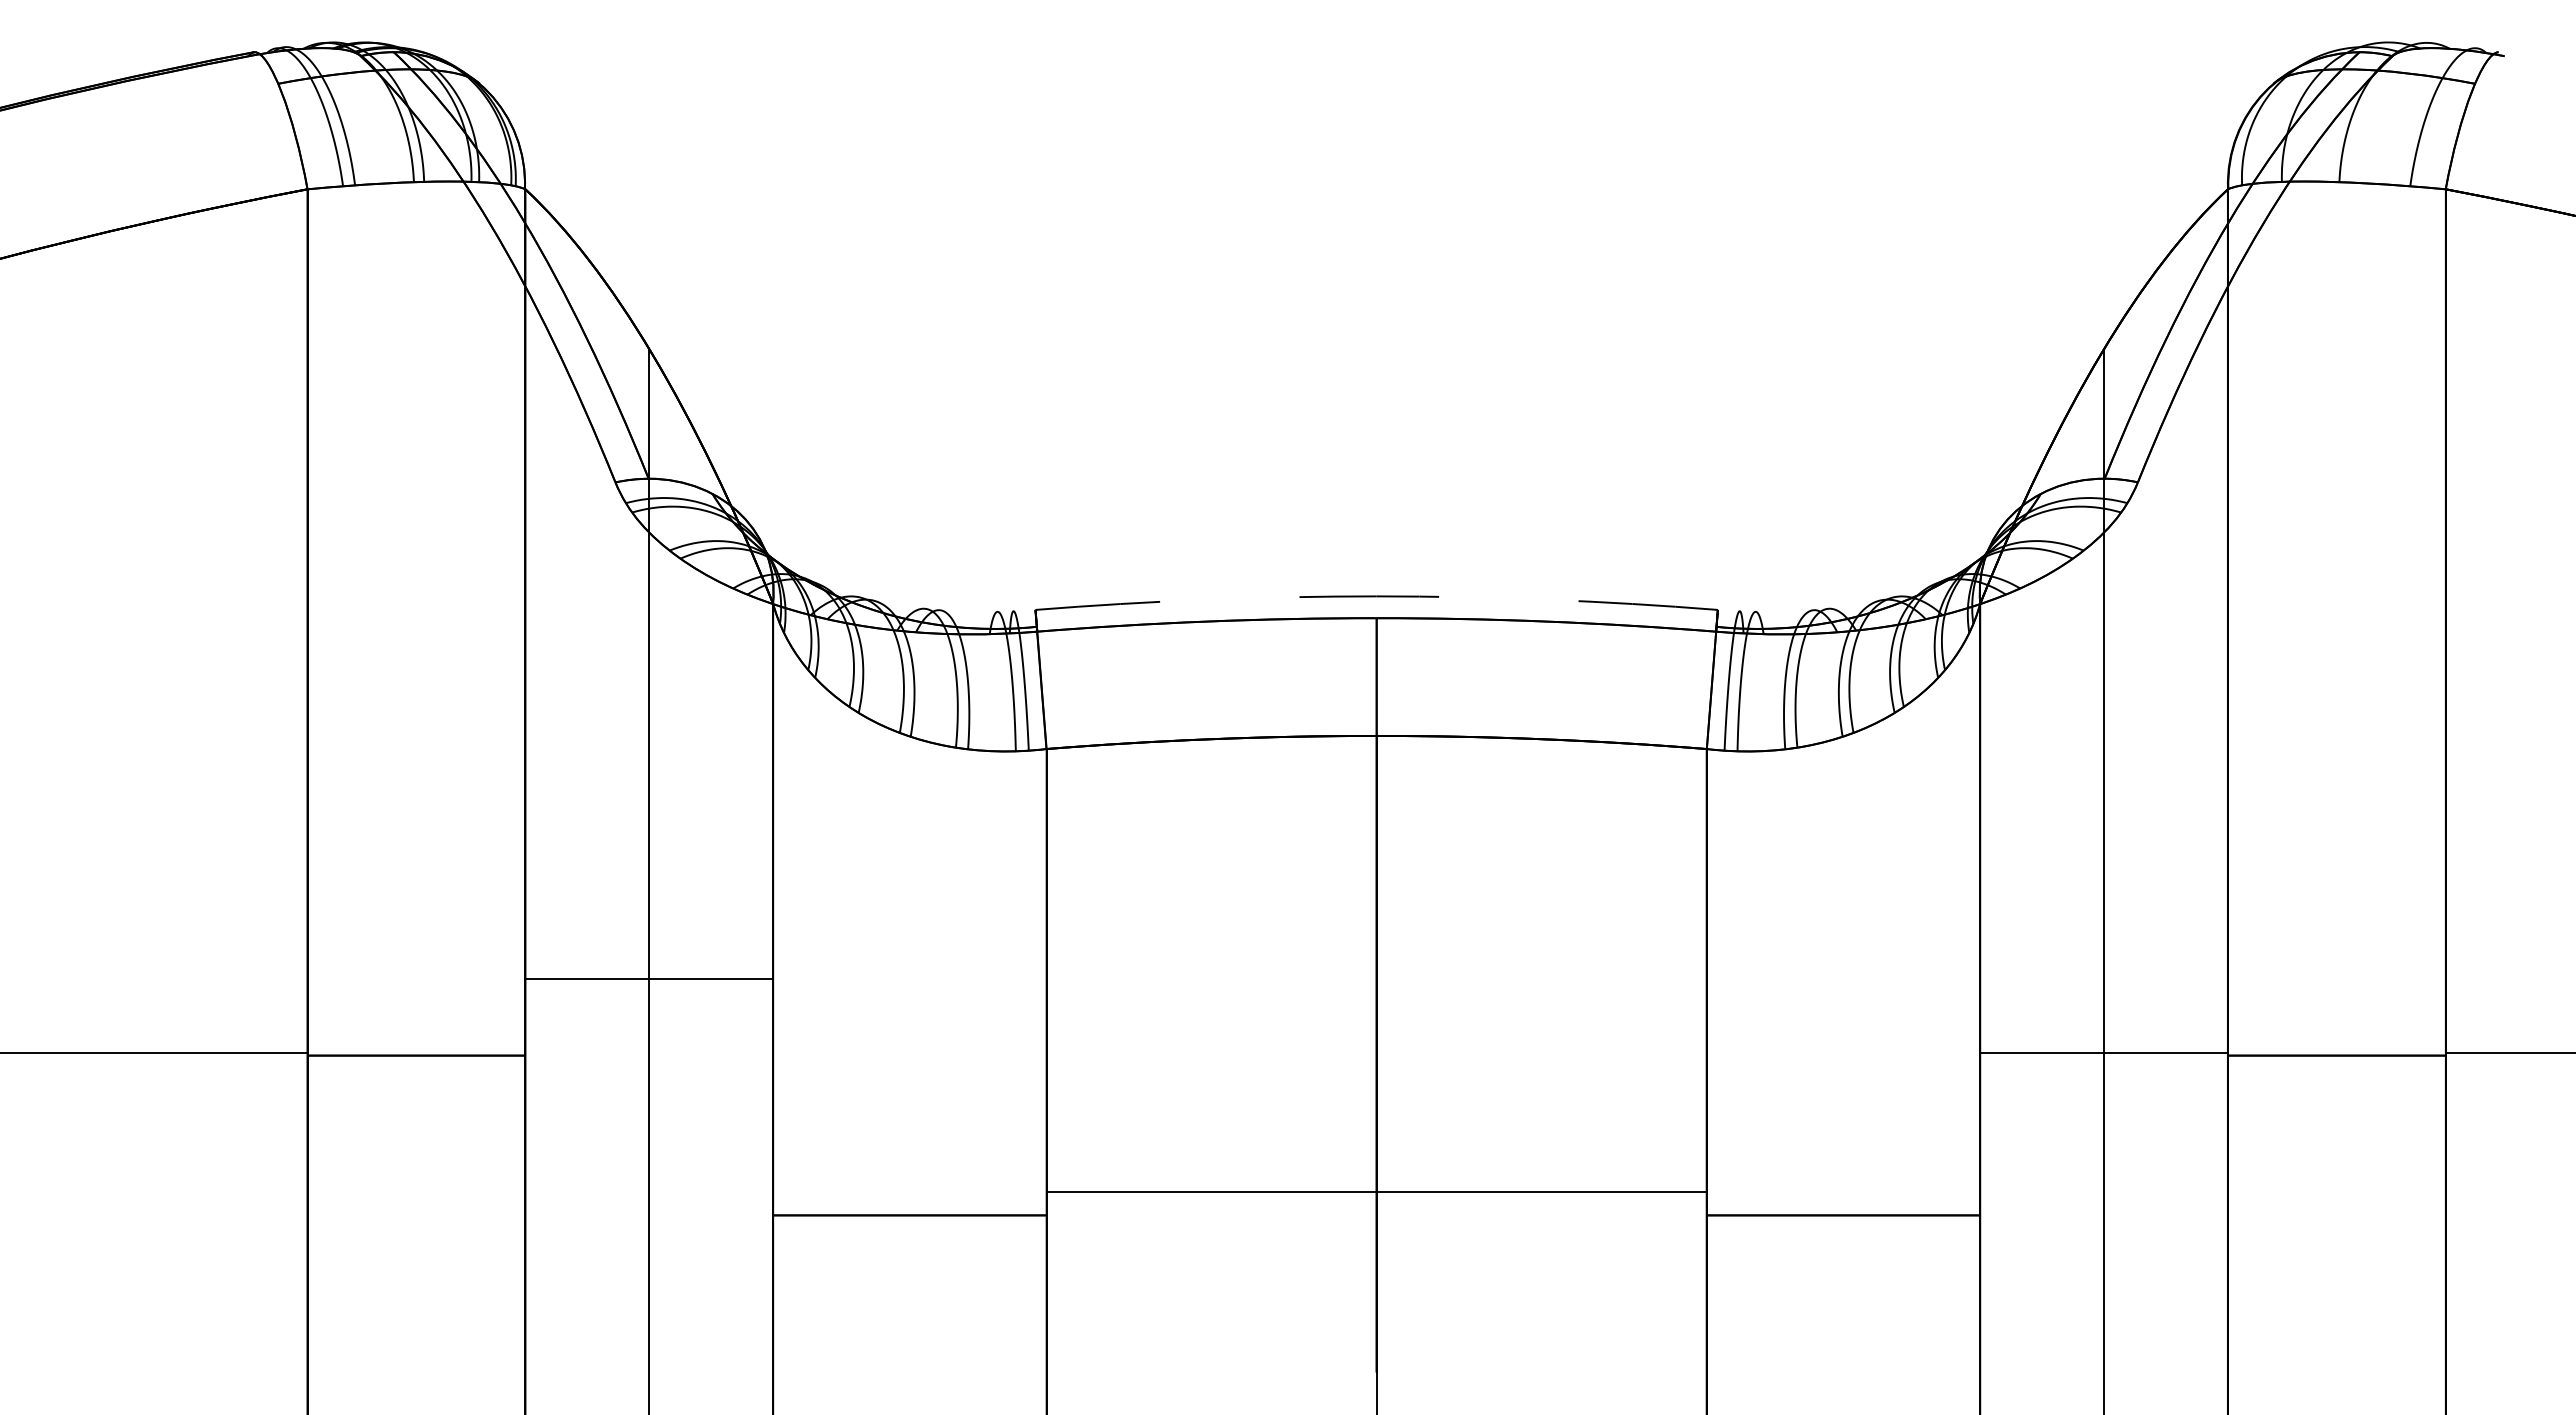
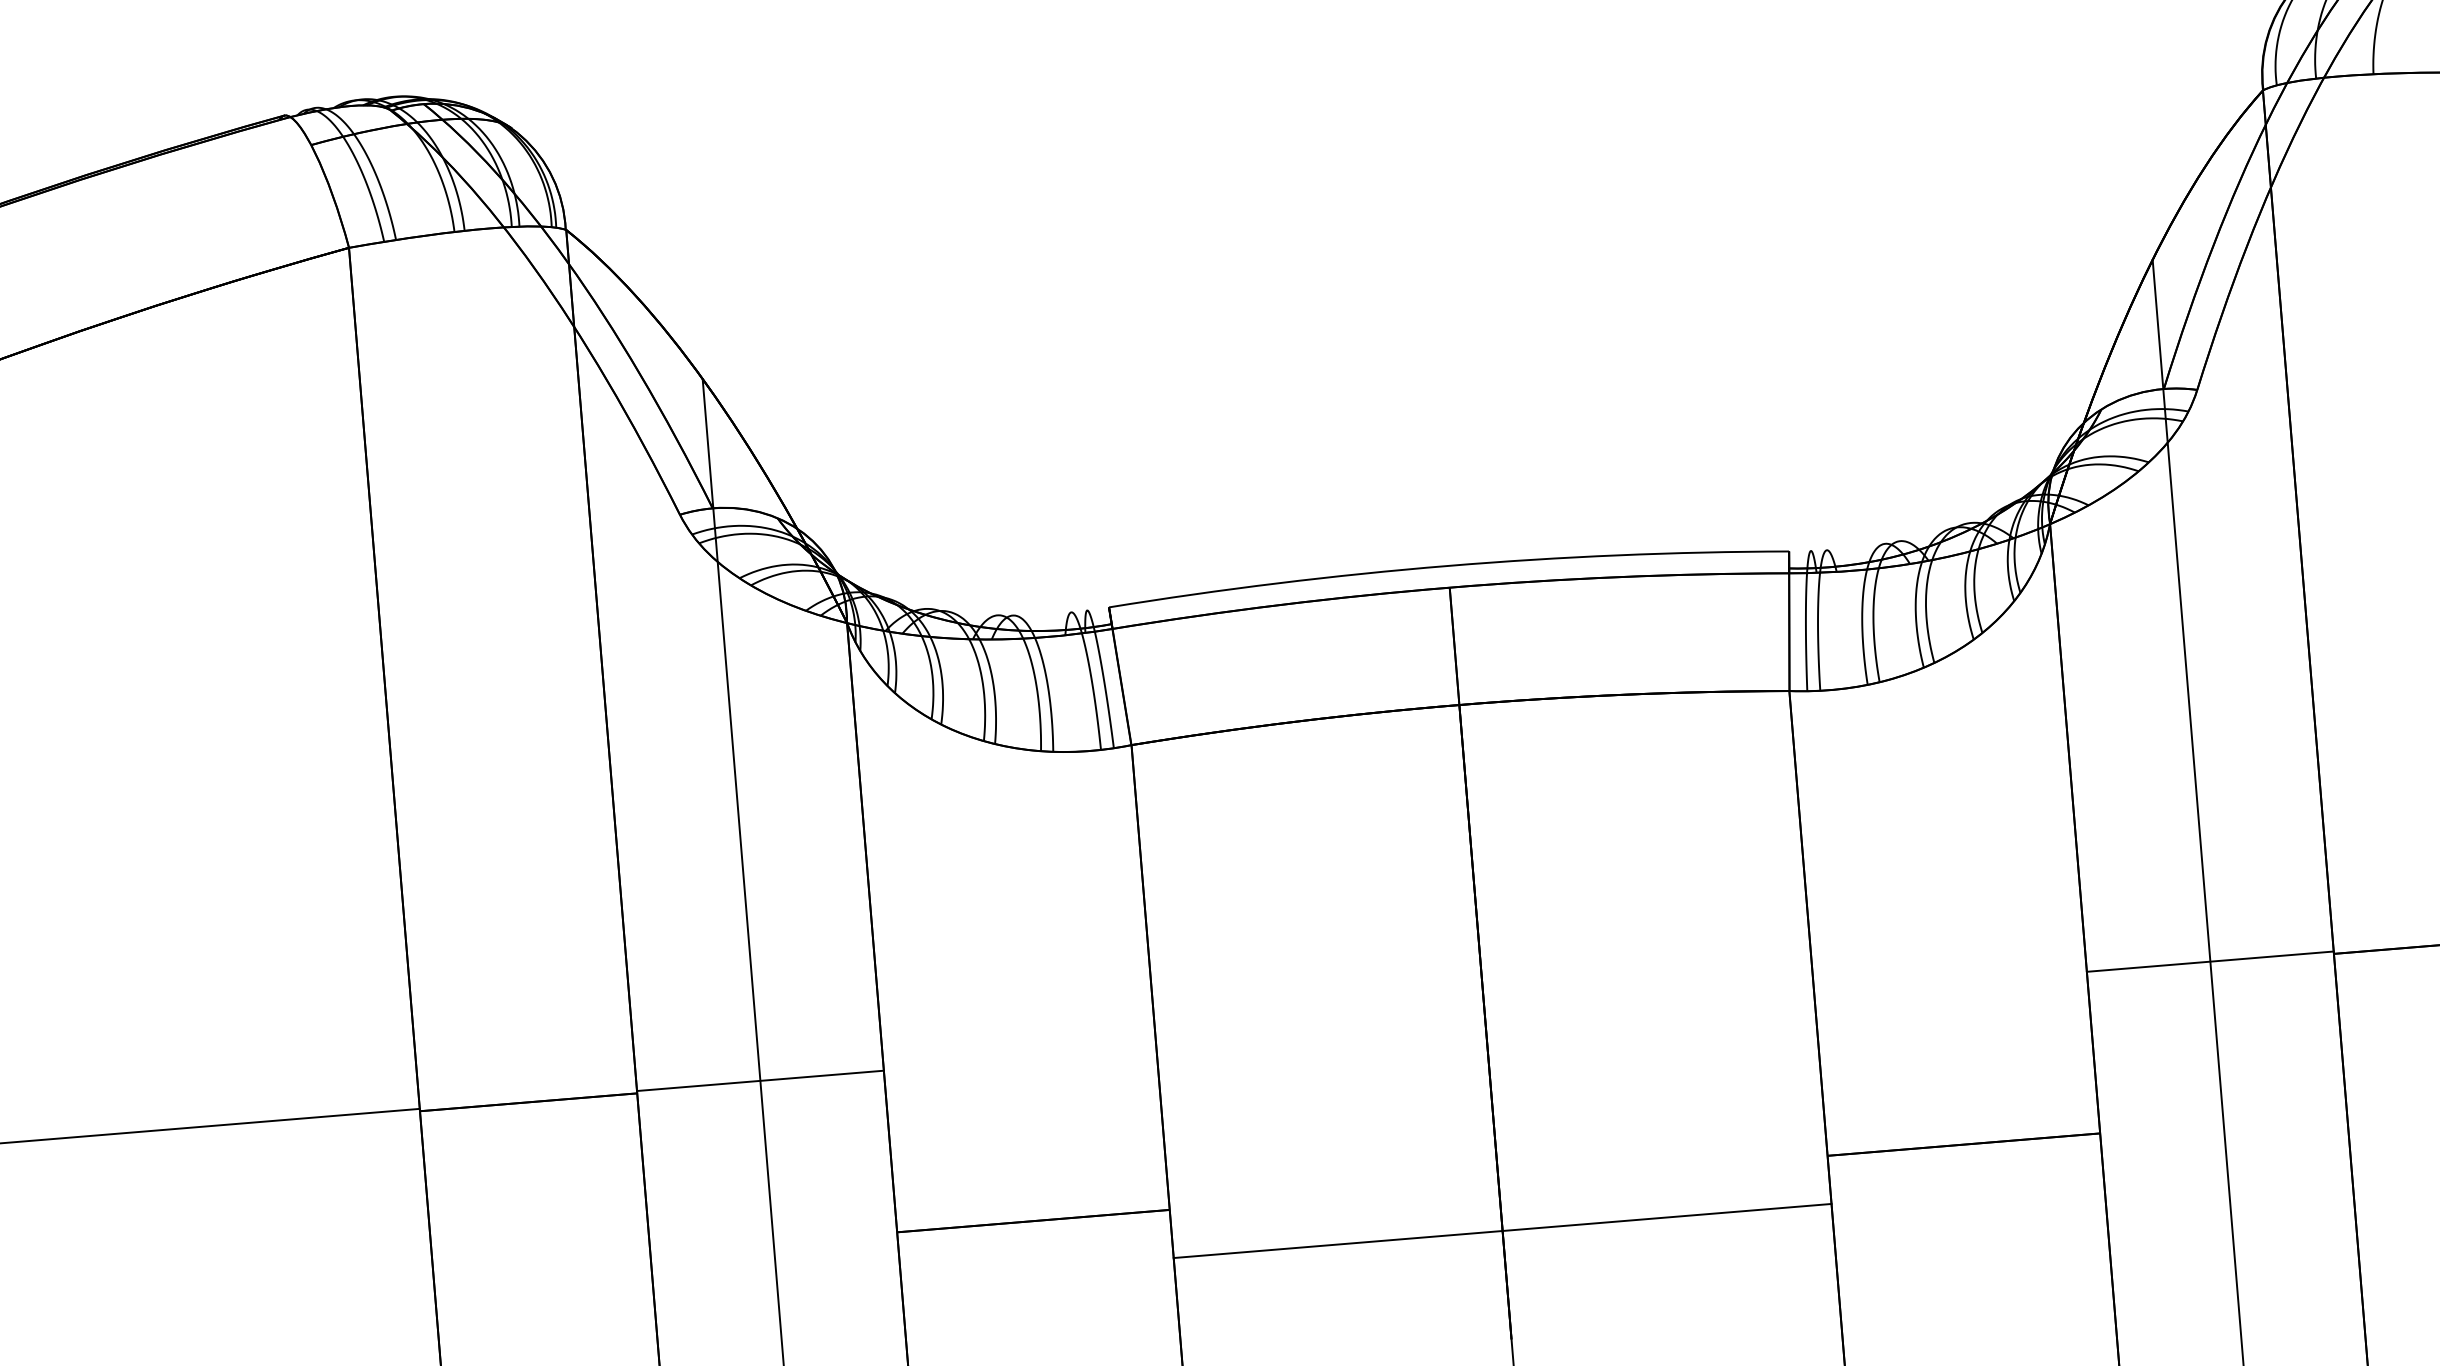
arc: (1376, 596) -> (1447, 566), dashed -> solid
line: (649, 979) -> (760, 1081), moved
line: (1376, 1191) -> (1502, 1230), moved

